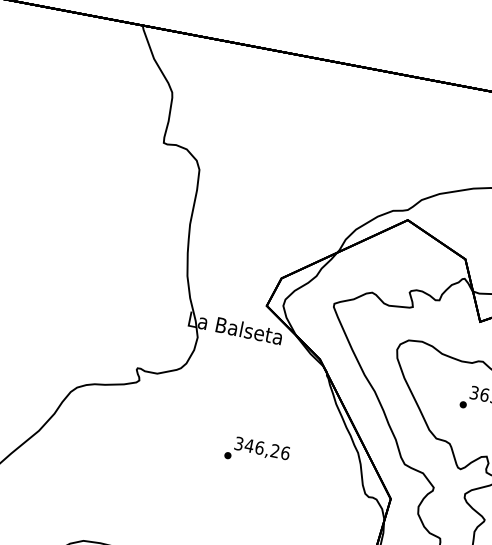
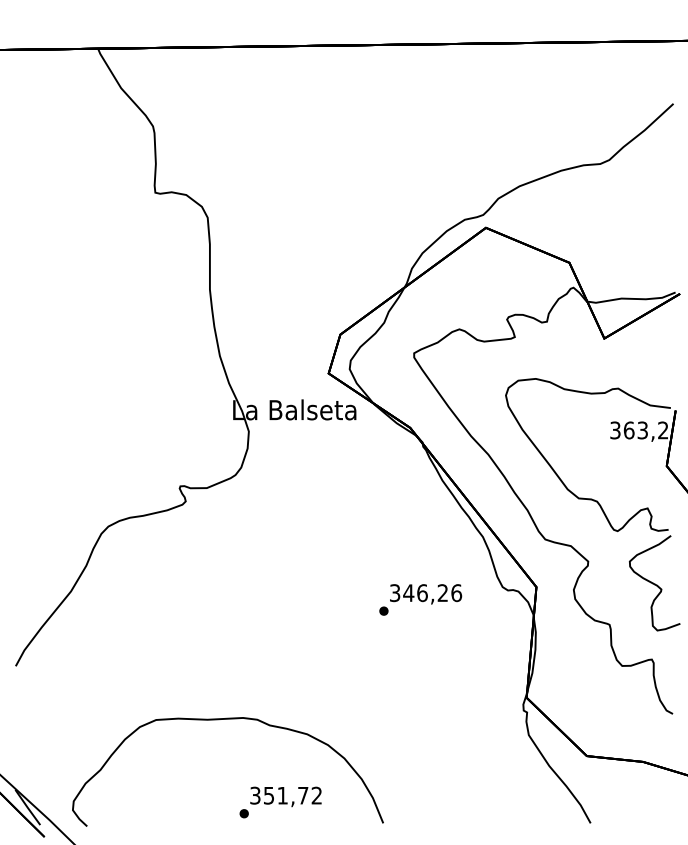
part: (462, 404) -> (603, 448), removed
text: (257, 452) -> (420, 599), moved

